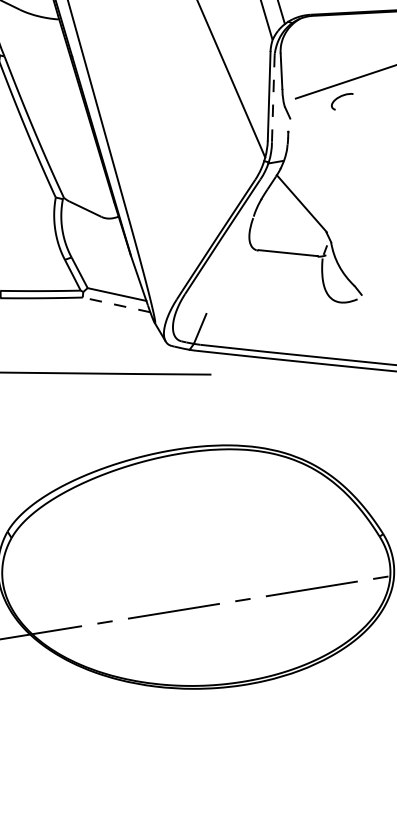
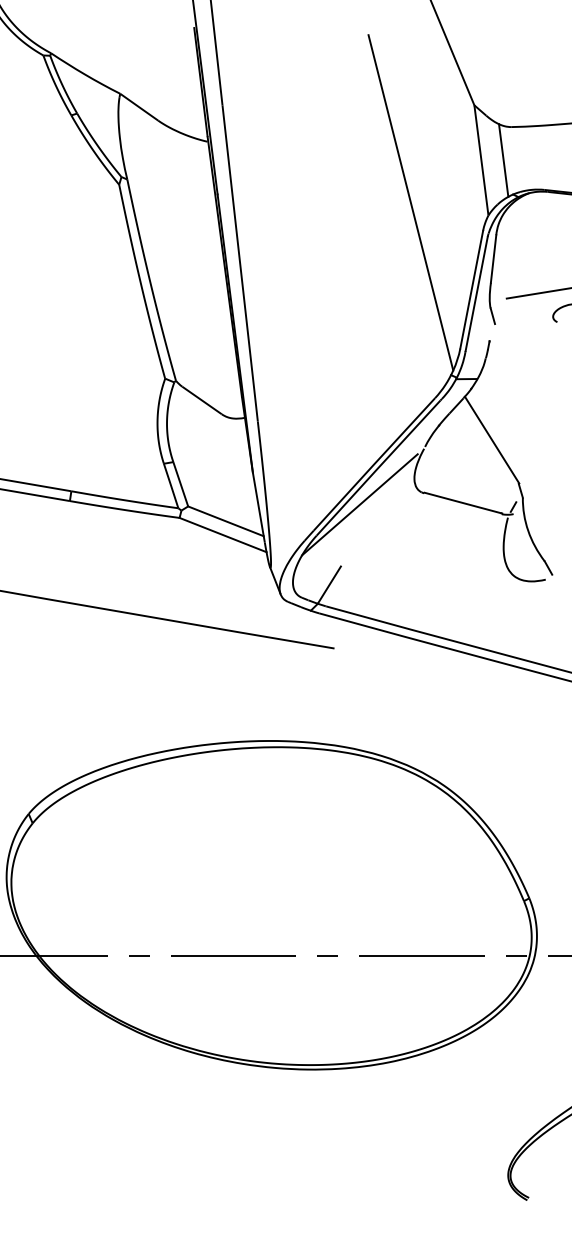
line: (273, 98) -> (476, 293), dashed -> solid
line: (212, 266) -> (359, 504), added
line: (116, 305) -> (223, 535), dashed -> solid

